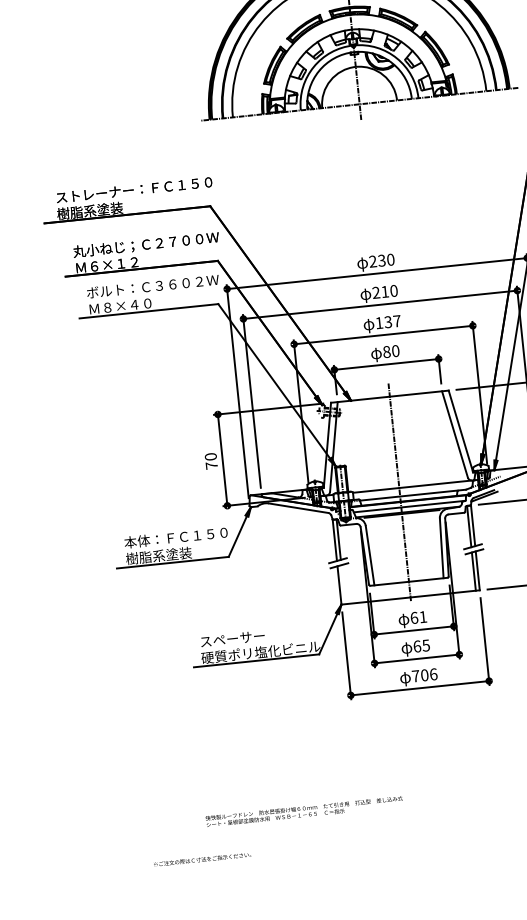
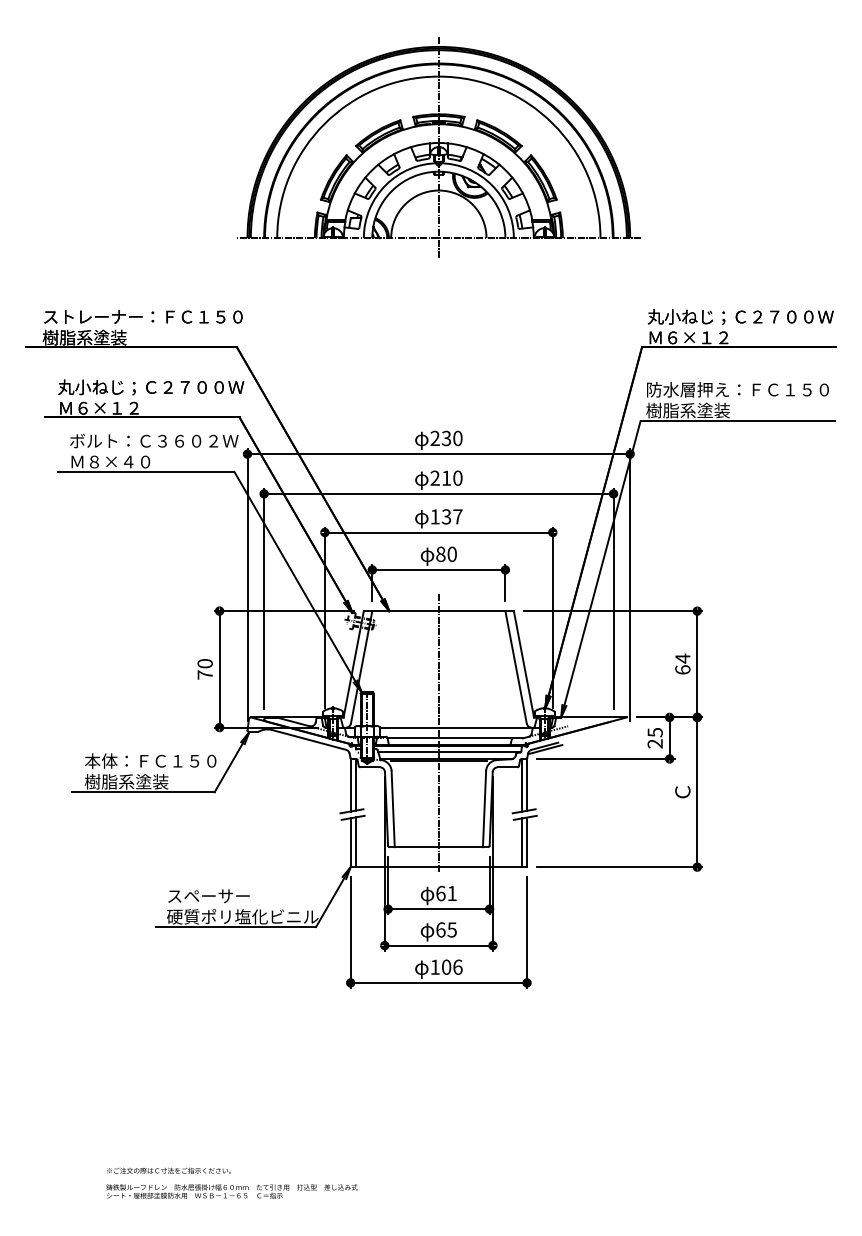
line: (343, 584) -> (355, 842), added
text: (415, 675) -> (434, 966), 706 -> 106
text: (304, 811) -> (231, 1191), moved
text: (202, 859) -> (168, 1170), moved

